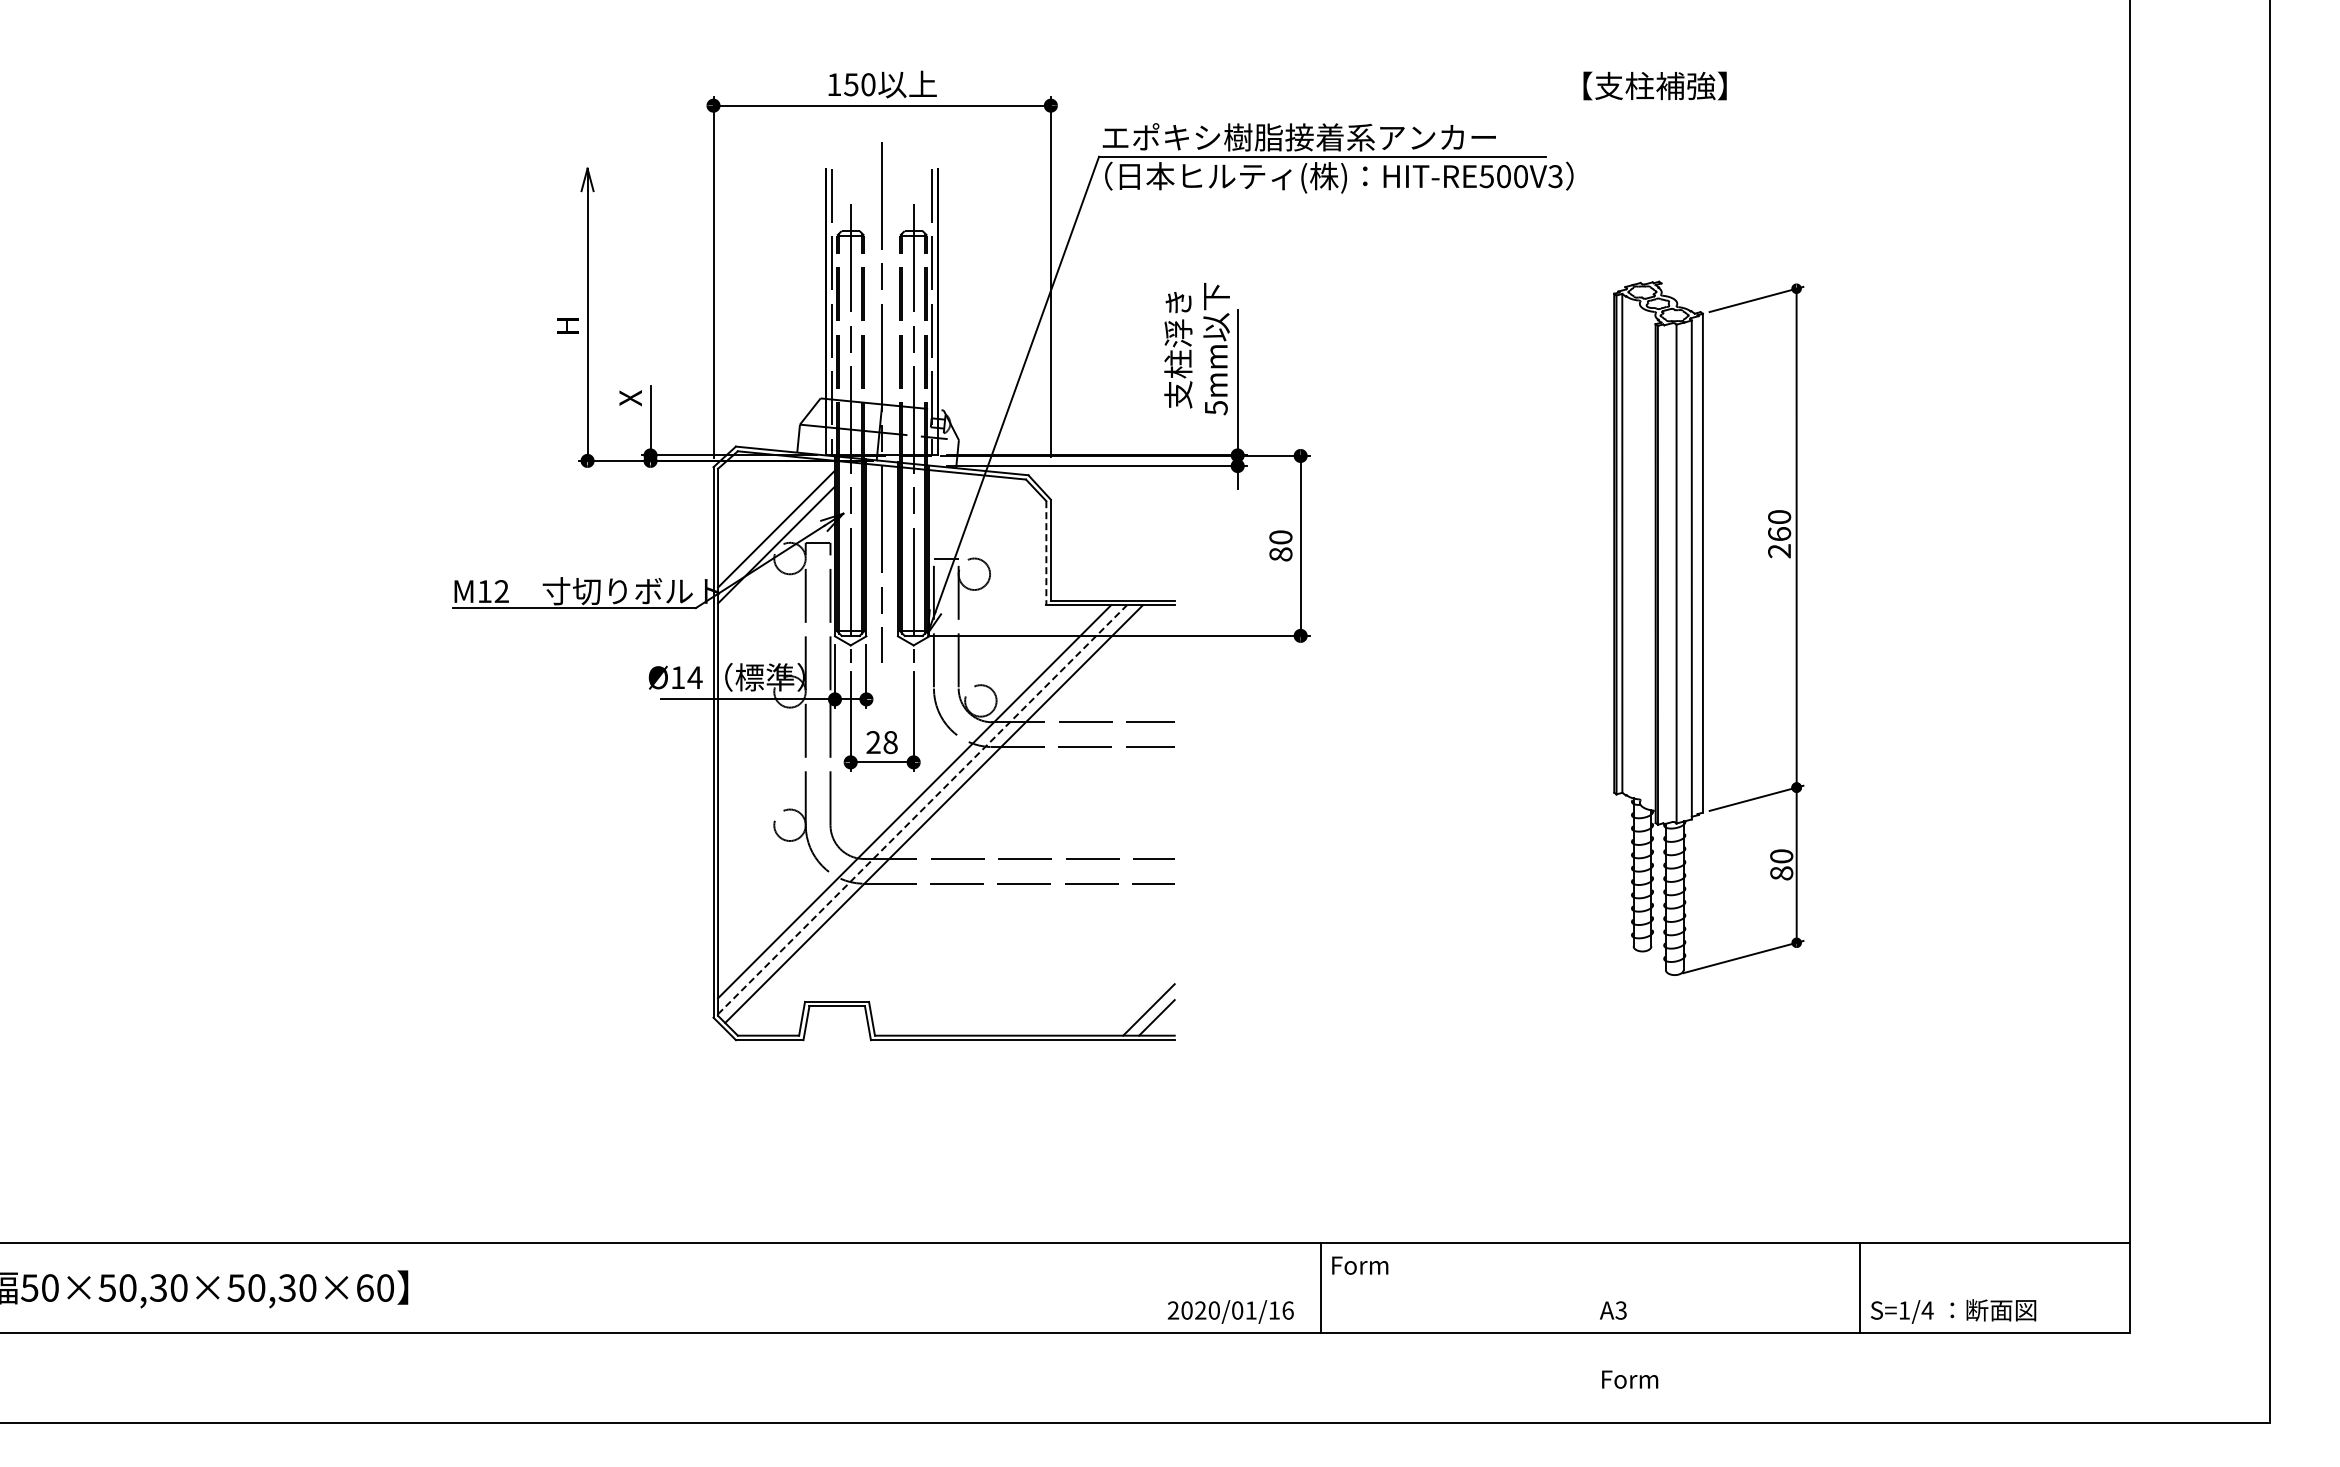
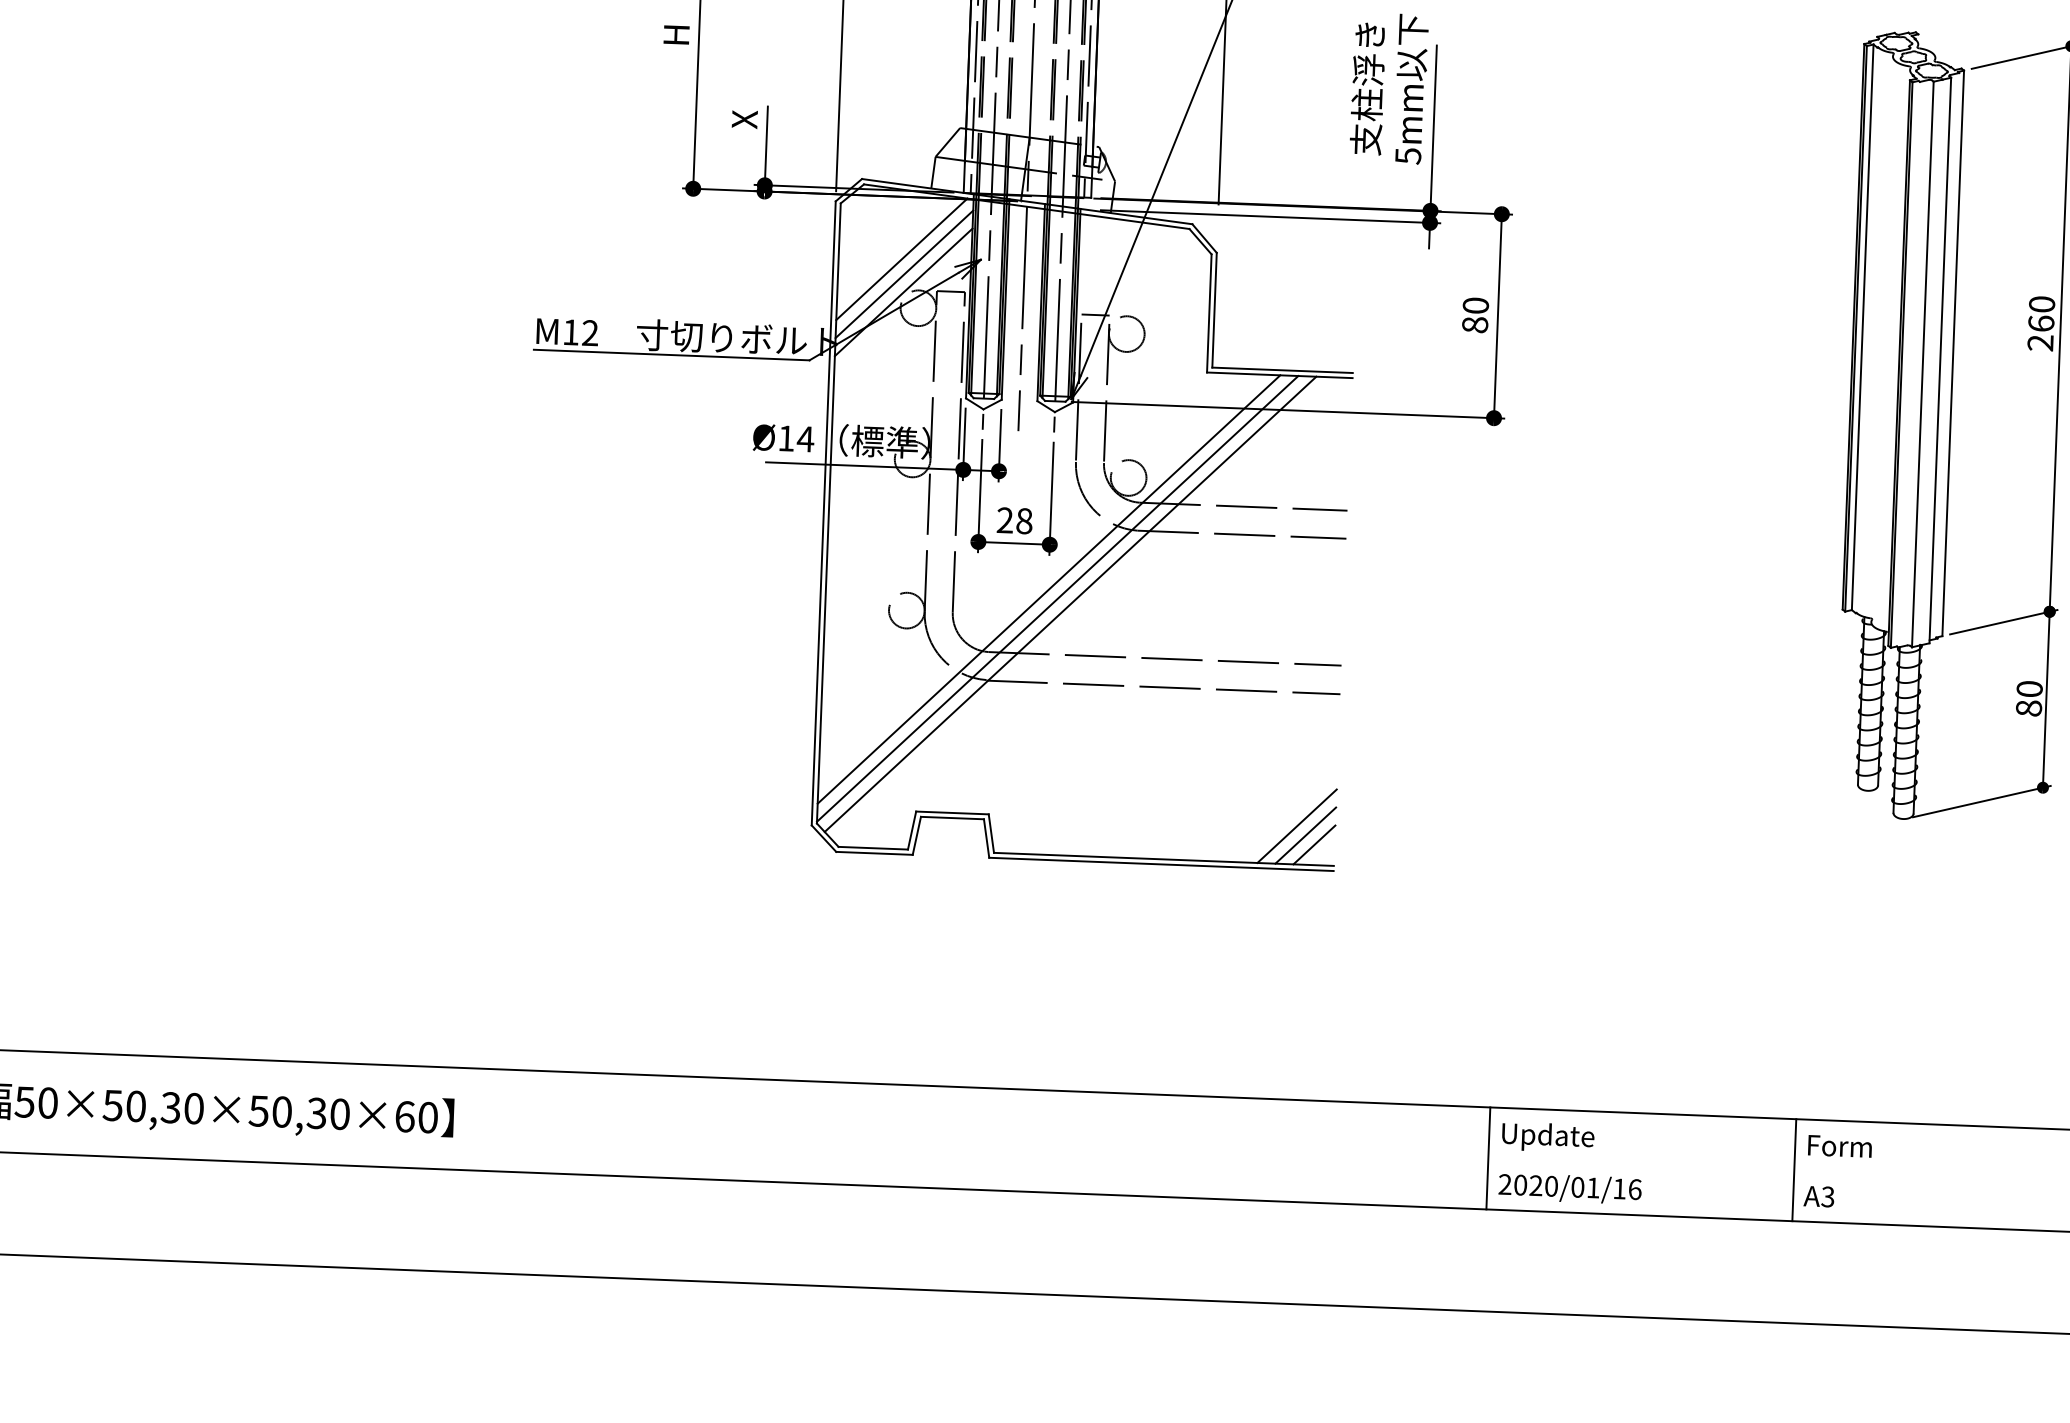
line: (773, 515) -> (901, 258), added
line: (1046, 553) -> (1209, 313), dashed -> solid
line: (922, 809) -> (1057, 598), dashed -> solid
line: (1140, 1001) -> (1296, 825), added
text: (1372, 1267) -> (1547, 1137), Form -> Update
line: (1590, 1288) -> (1794, 1170), added
text: (1230, 1311) -> (1569, 1188), moved
text: (1630, 1379) -> (1840, 1146), moved

